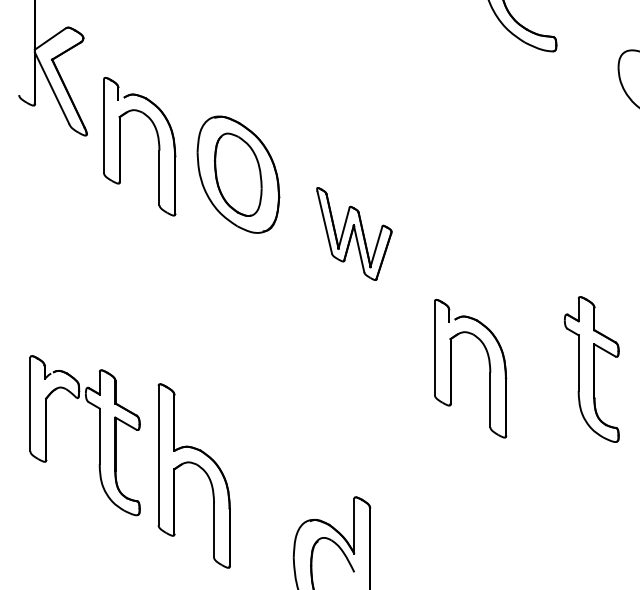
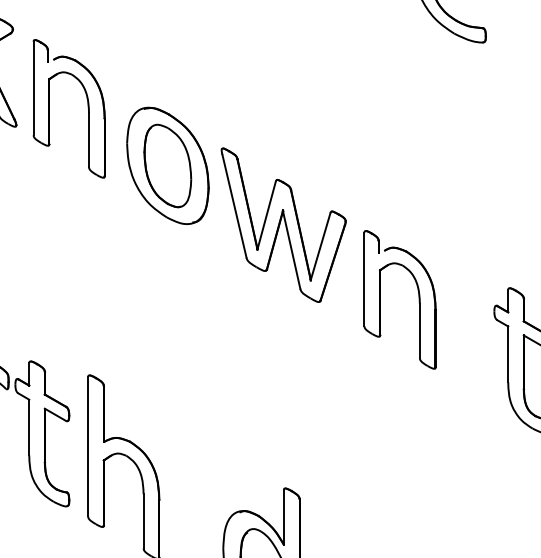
part: (157, 140) -> (87, 102), moved
part: (354, 233) -> (284, 224), size x1.67
part: (488, 364) -> (418, 295), moved

